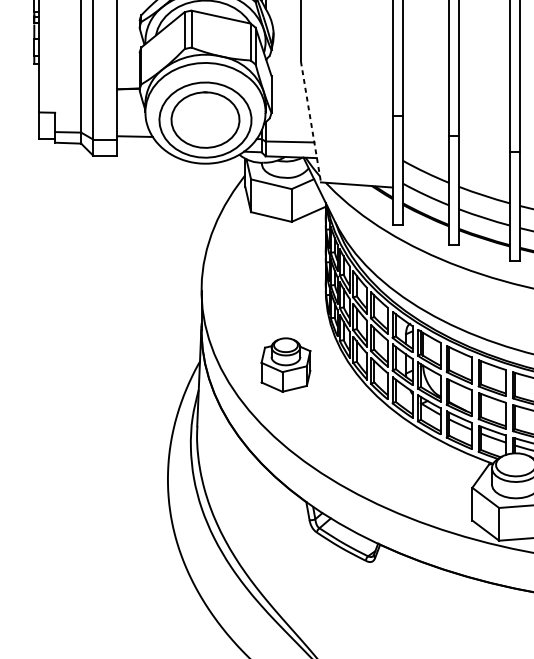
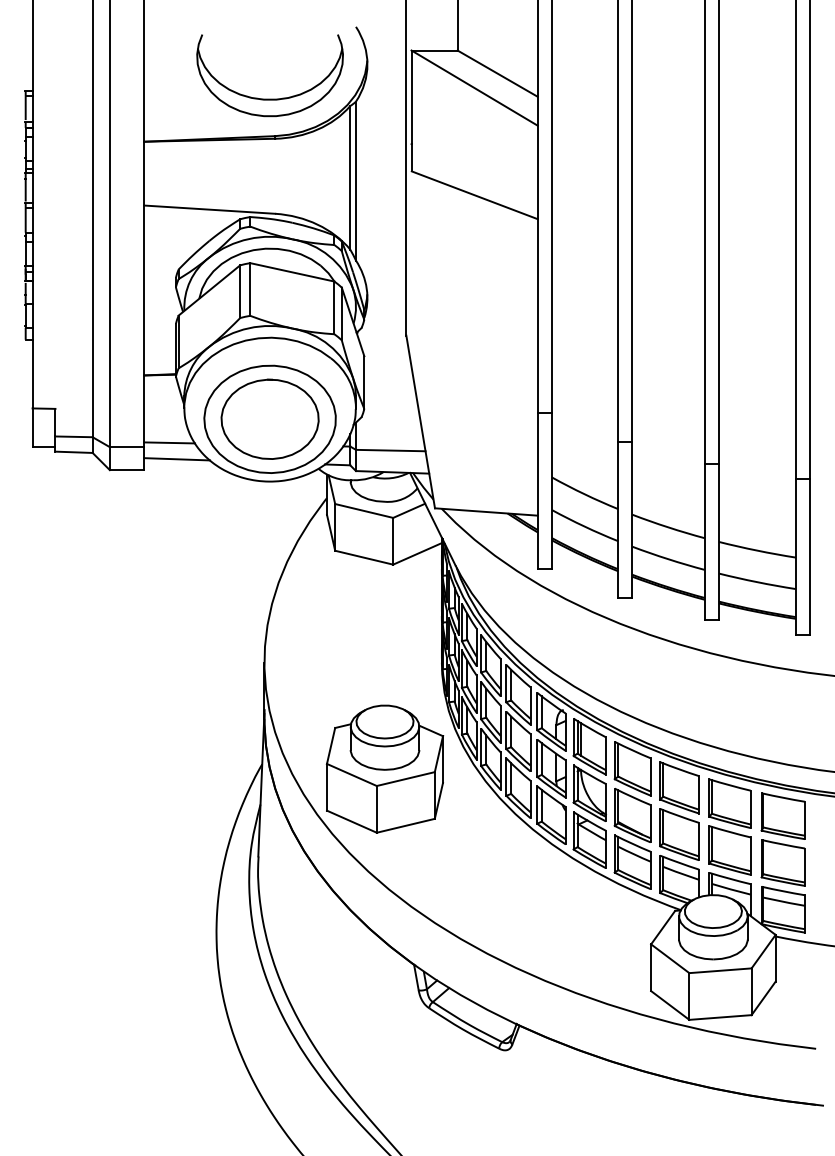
line: (310, 121) -> (420, 421), dashed -> solid
line: (140, 148) -> (177, 459), added
part: (285, 364) -> (384, 768), size x1.67

